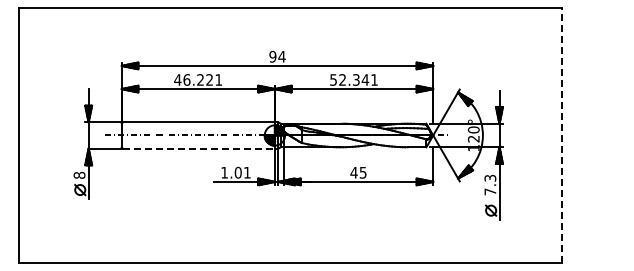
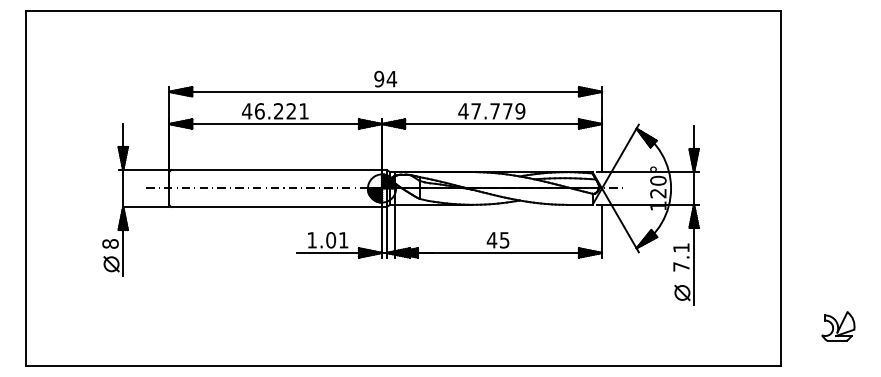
text: (353, 79) -> (491, 110), 52.341 -> 47.779
line: (562, 135) -> (781, 188), dashed -> solid
line: (199, 148) -> (277, 206), dashed -> solid
text: (490, 178) -> (681, 248), 7.3 -> 7.1
part: (603, 234) -> (838, 326), added

